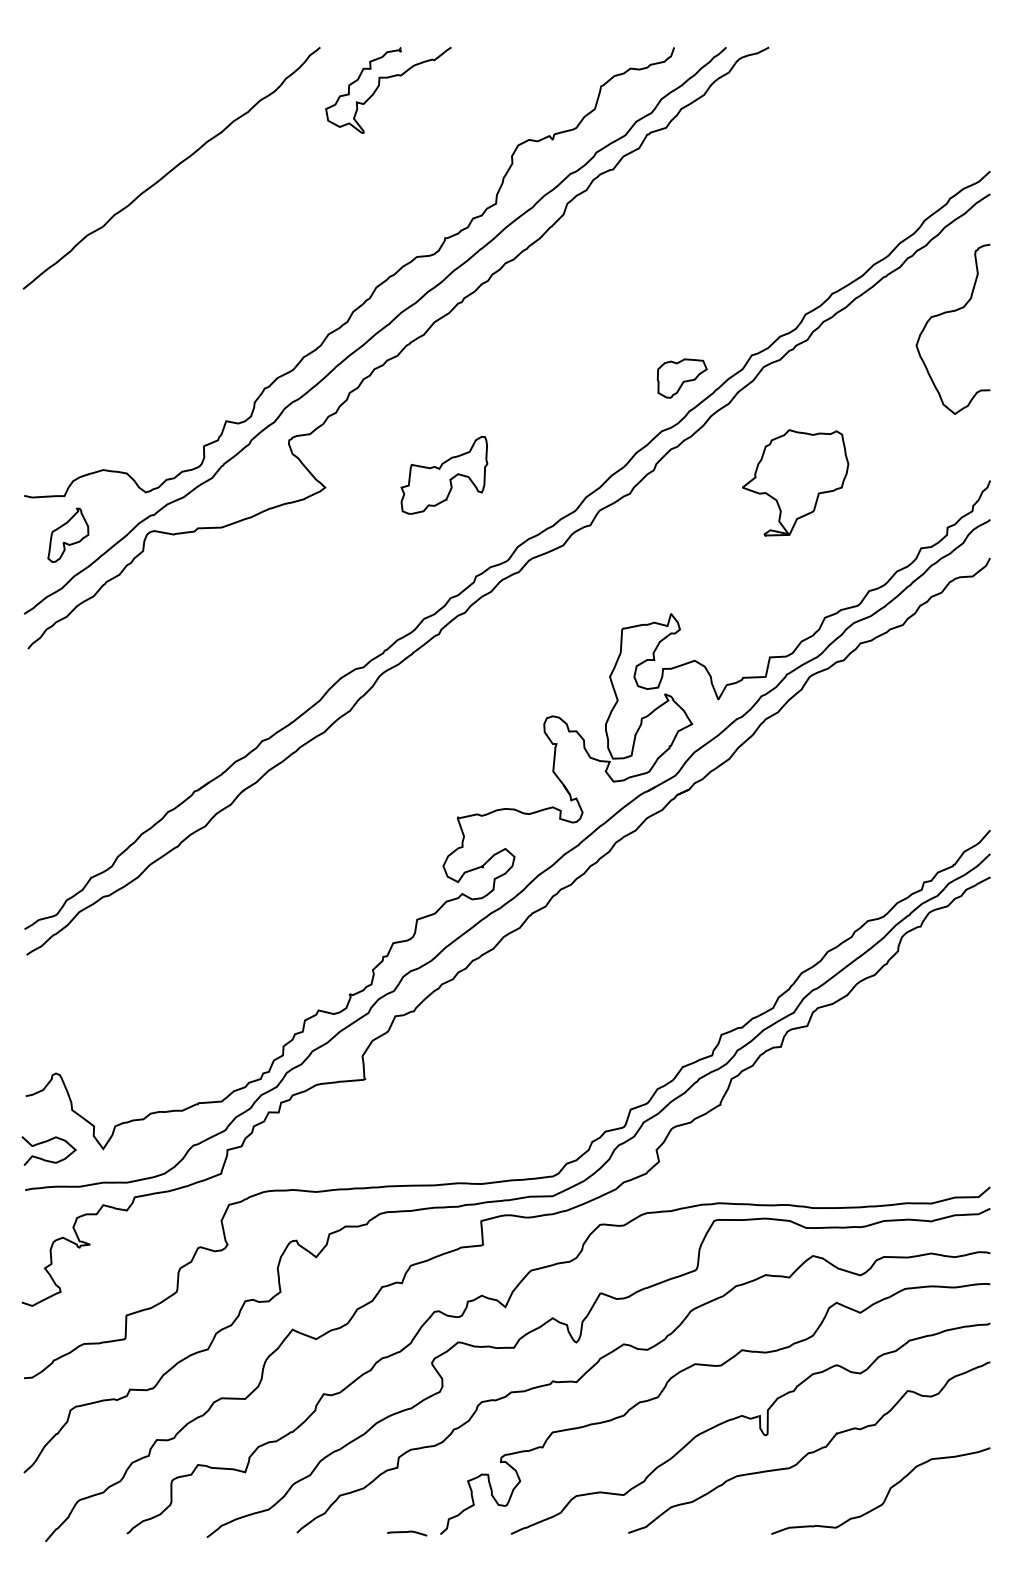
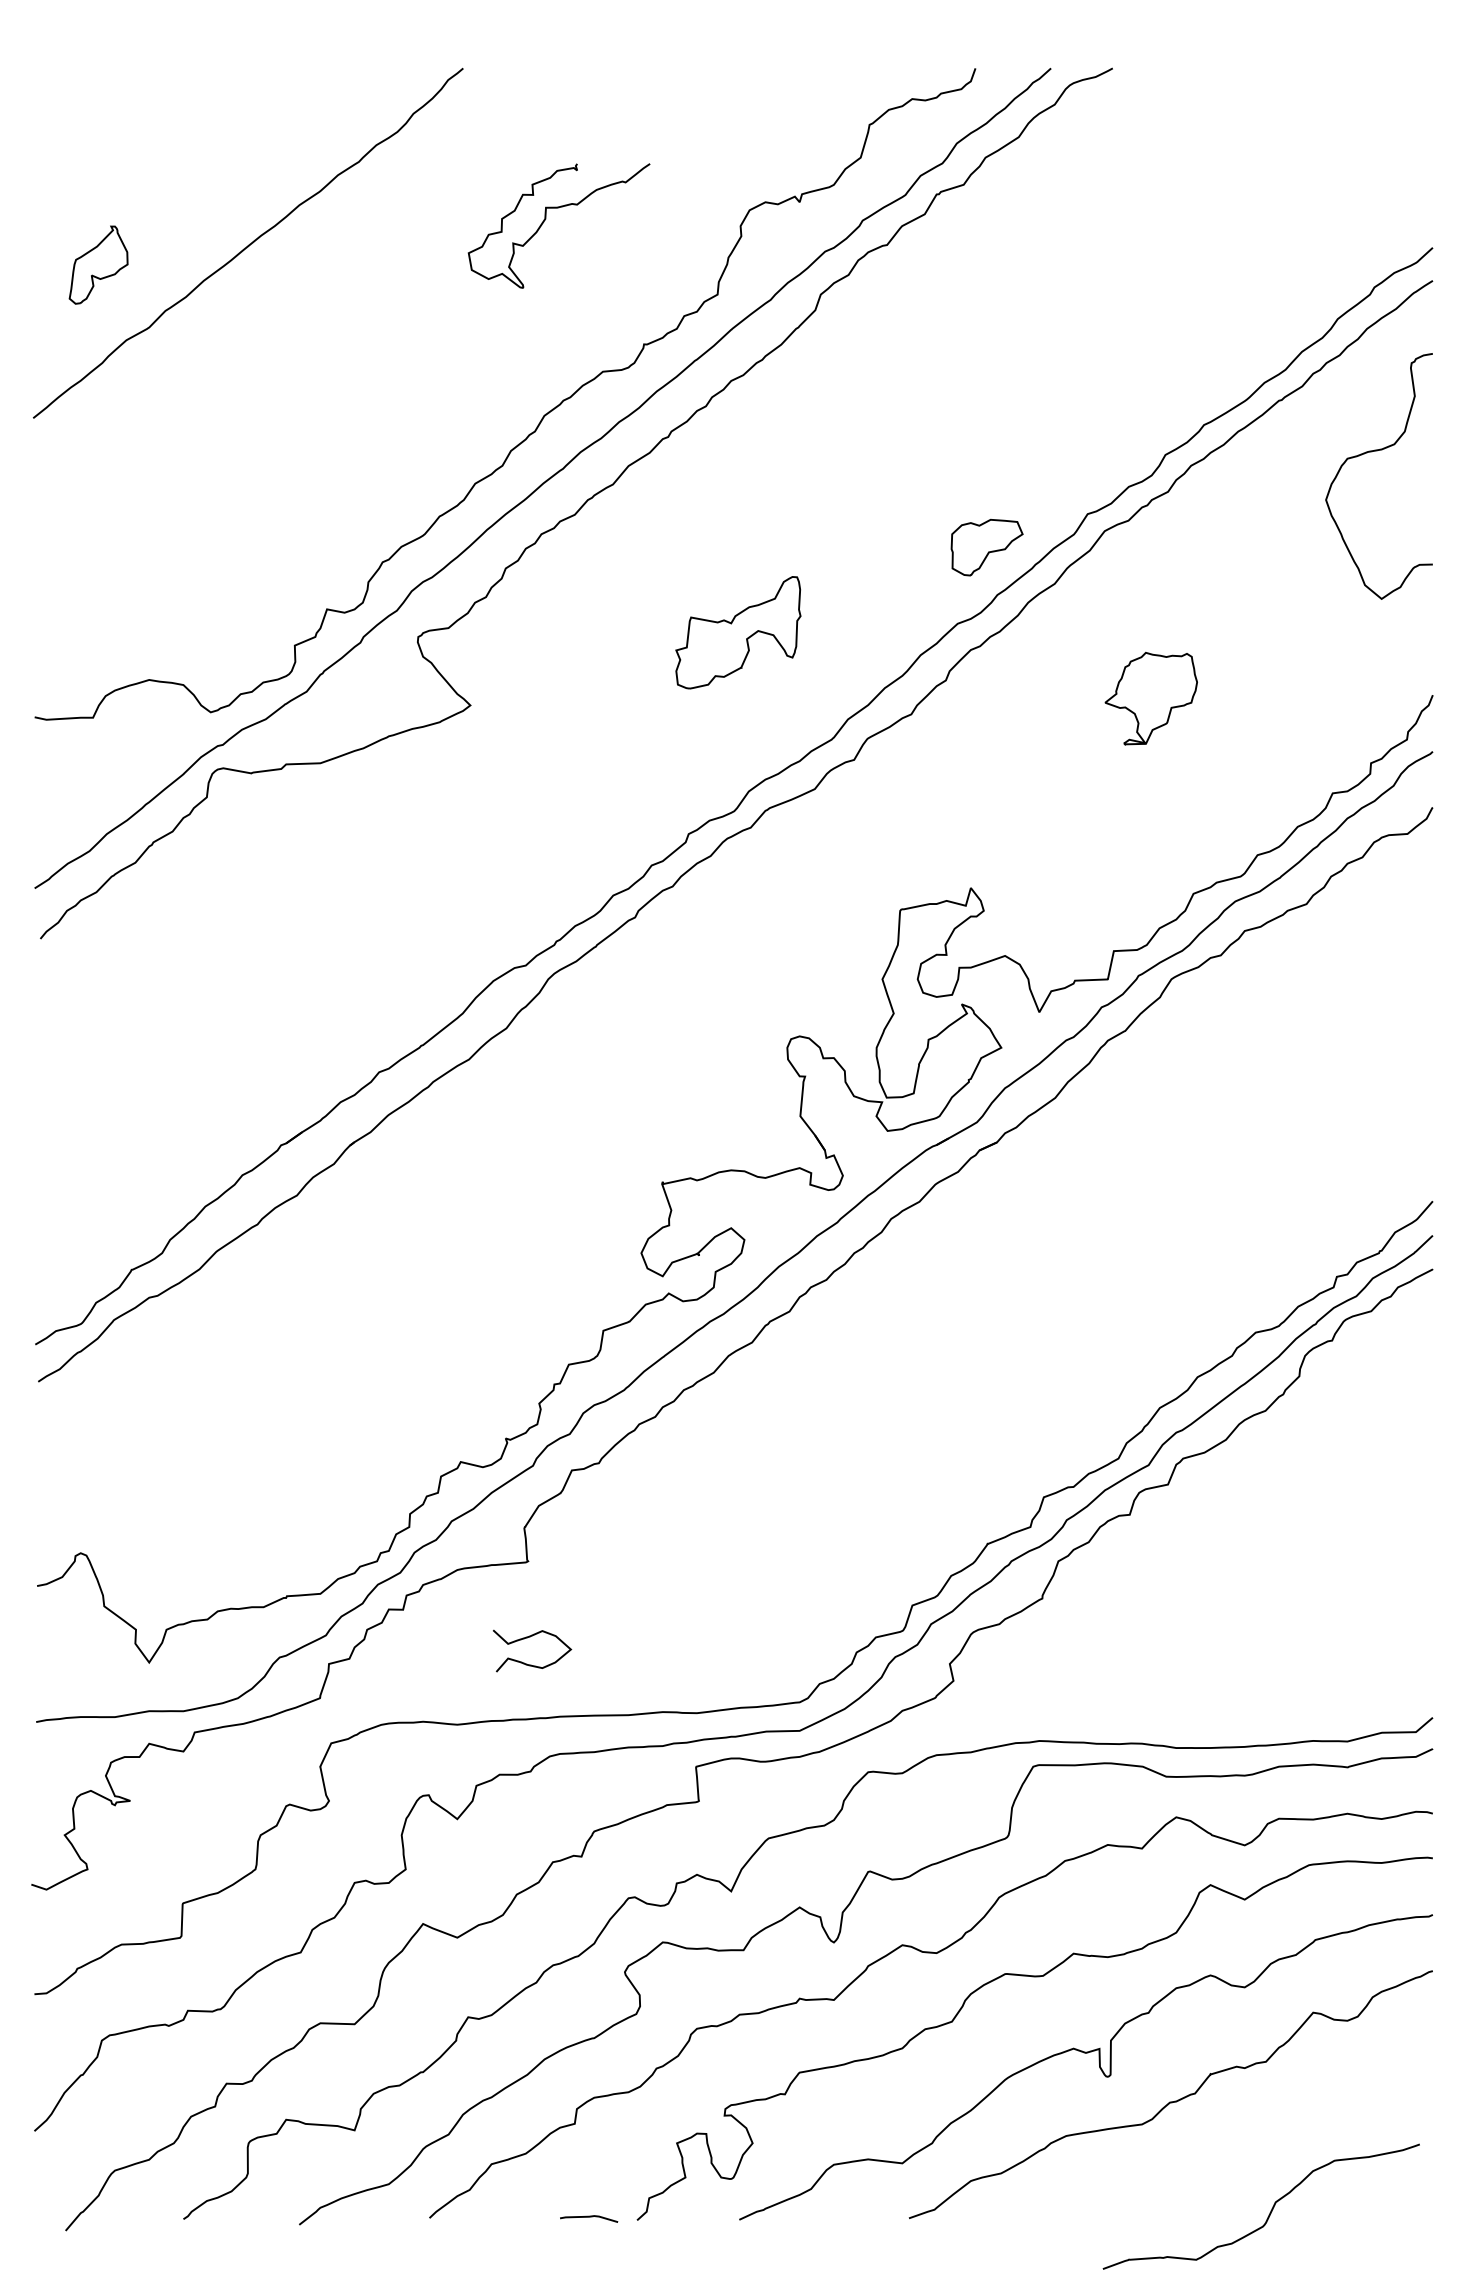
curve: (379, 86) -> (546, 220), moved
part: (444, 475) -> (738, 632), moved
part: (795, 482) -> (1150, 698), size x0.6
part: (68, 534) -> (98, 263), moved
curve: (46, 1142) -> (528, 1638), moved
curve: (886, 1494) -> (1269, 2211), moved

